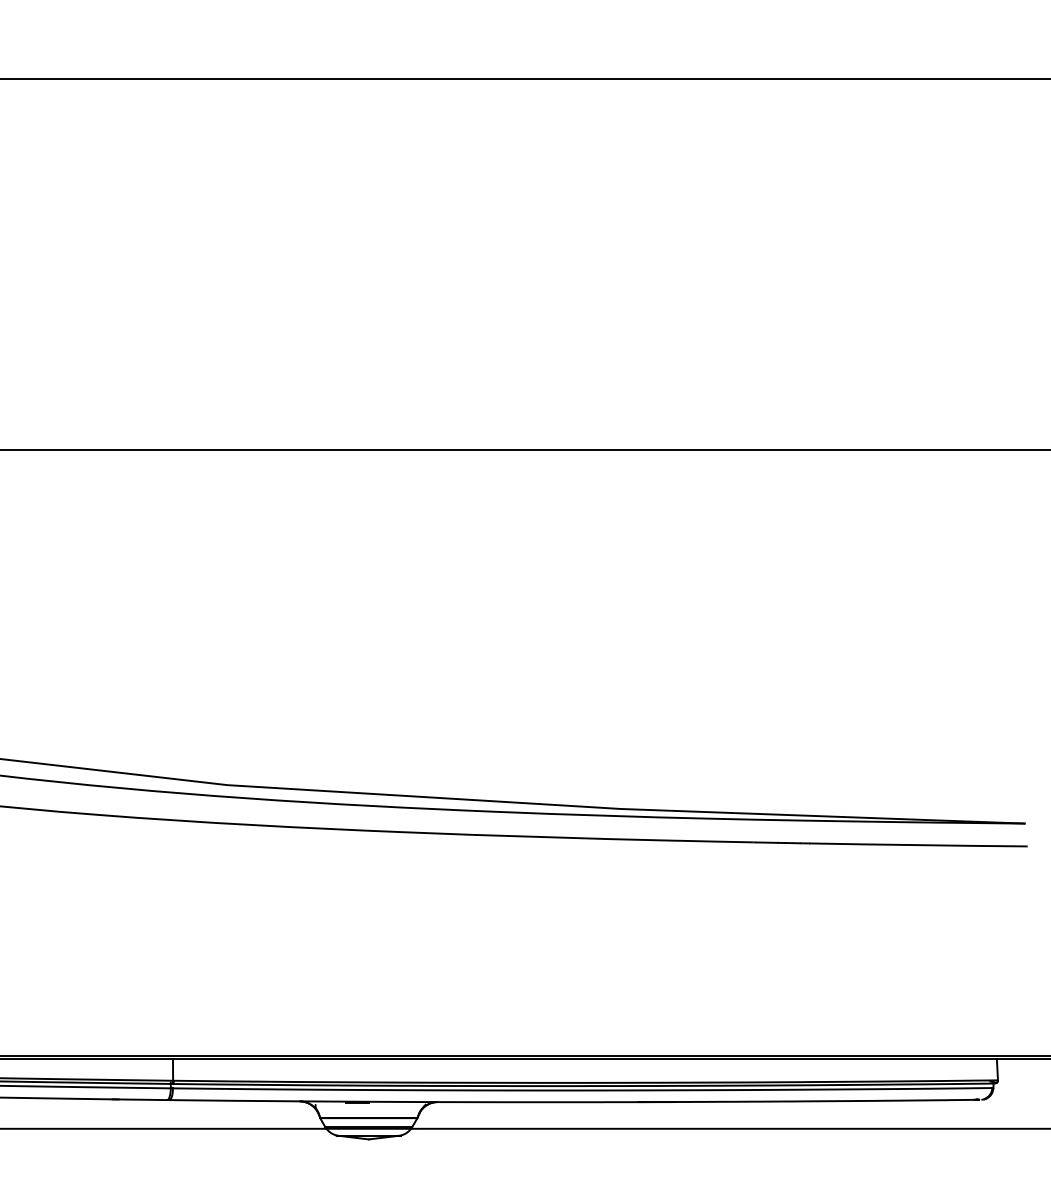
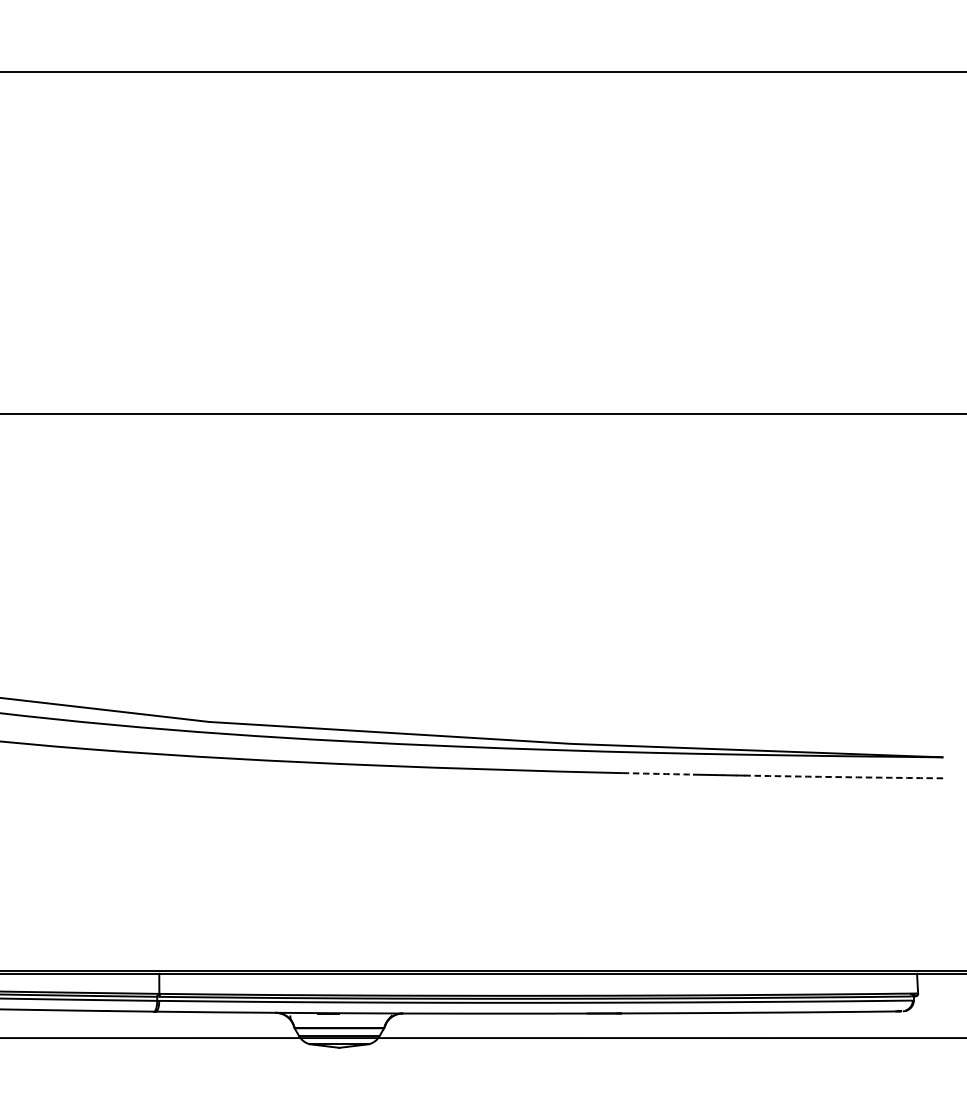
arc: (715, 841) -> (658, 773), solid -> dashed
arc: (918, 845) -> (844, 777), solid -> dashed

